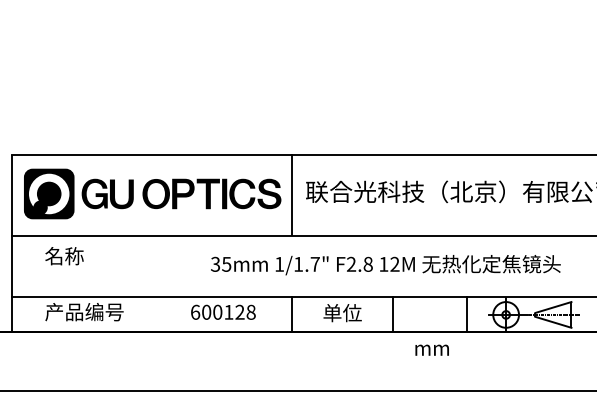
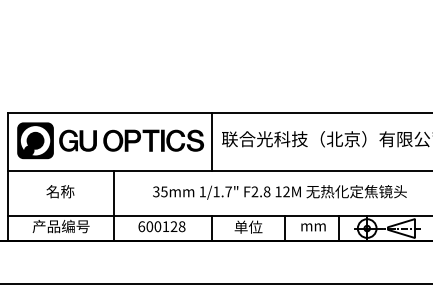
text: (64, 256) -> (60, 191), moved
line: (157, 283) -> (114, 205), added
text: (431, 349) -> (313, 226), moved

